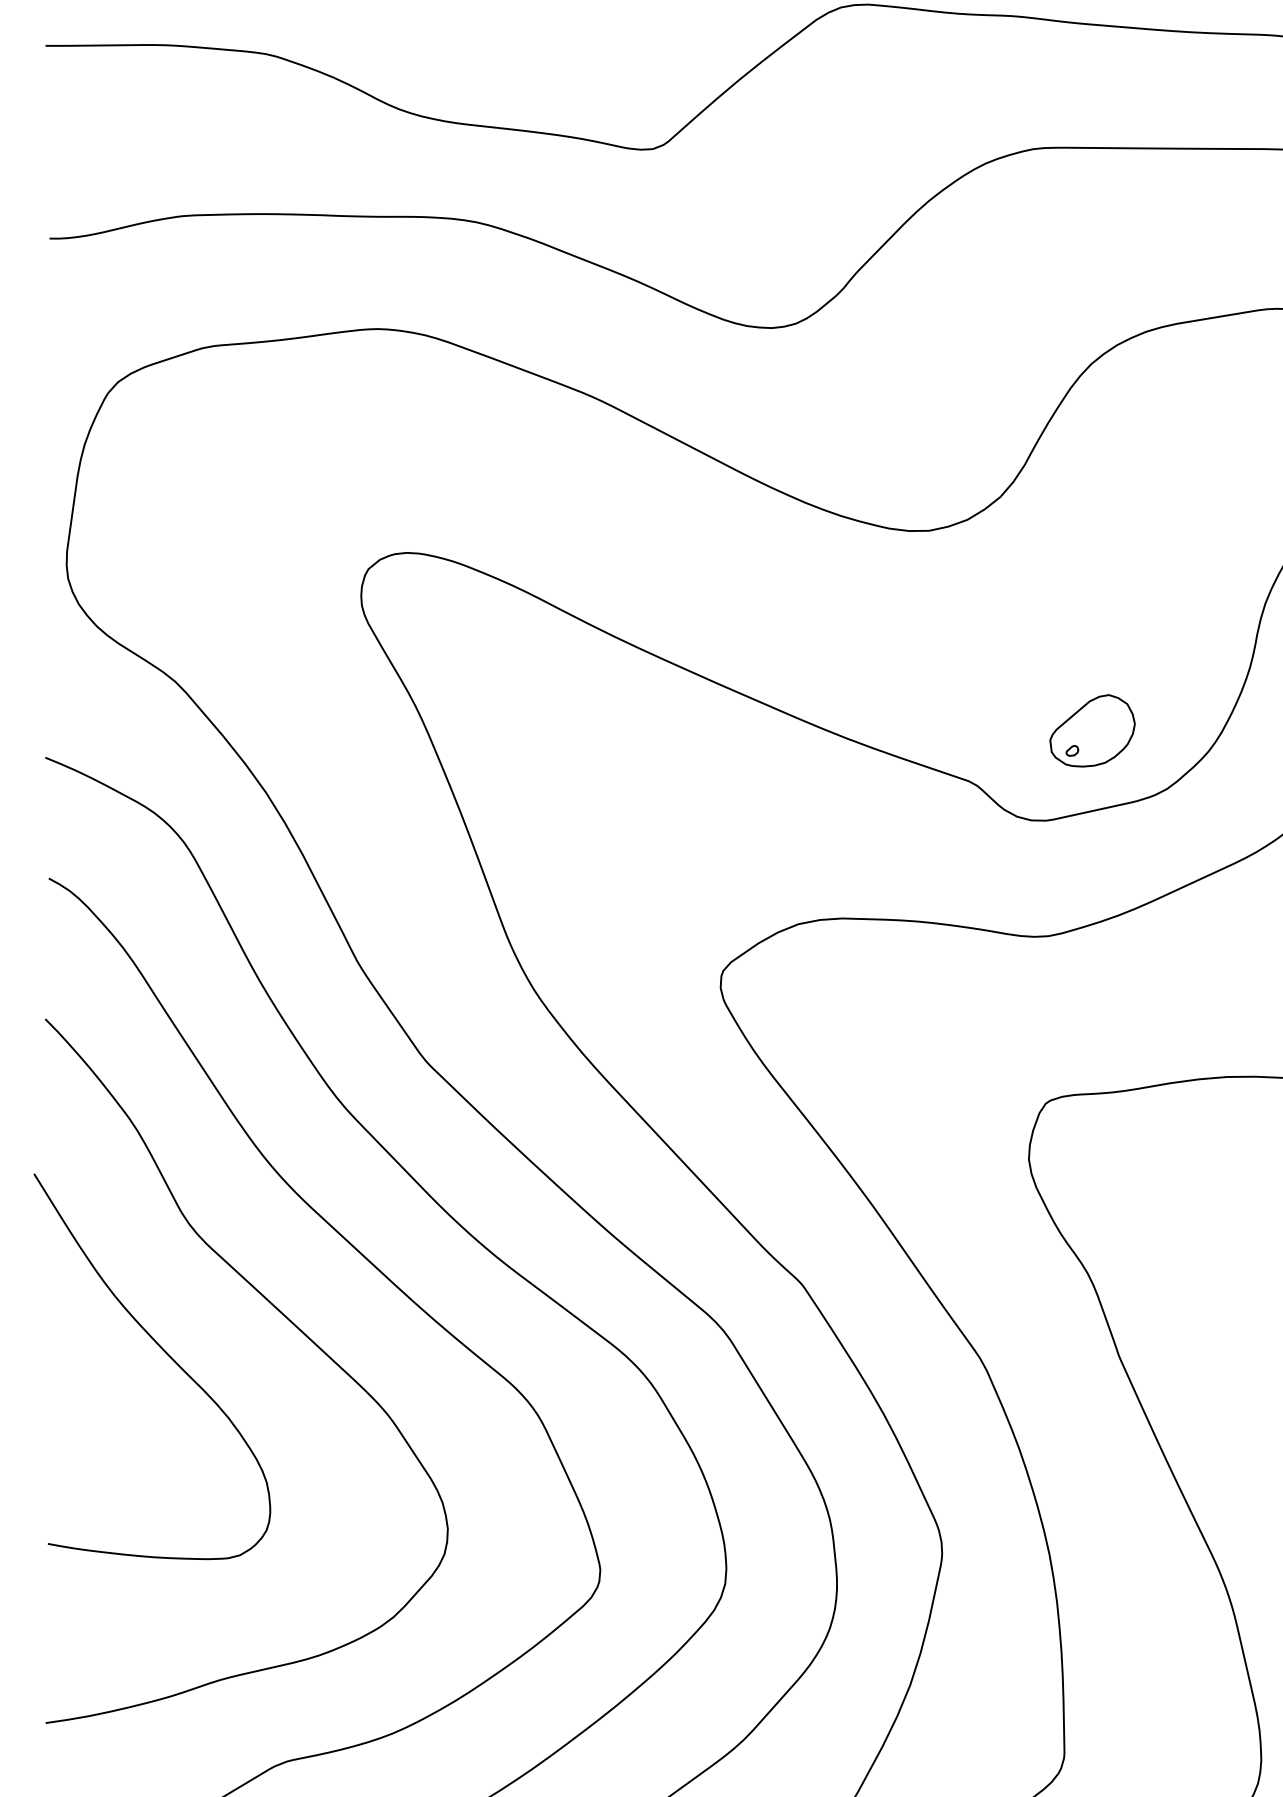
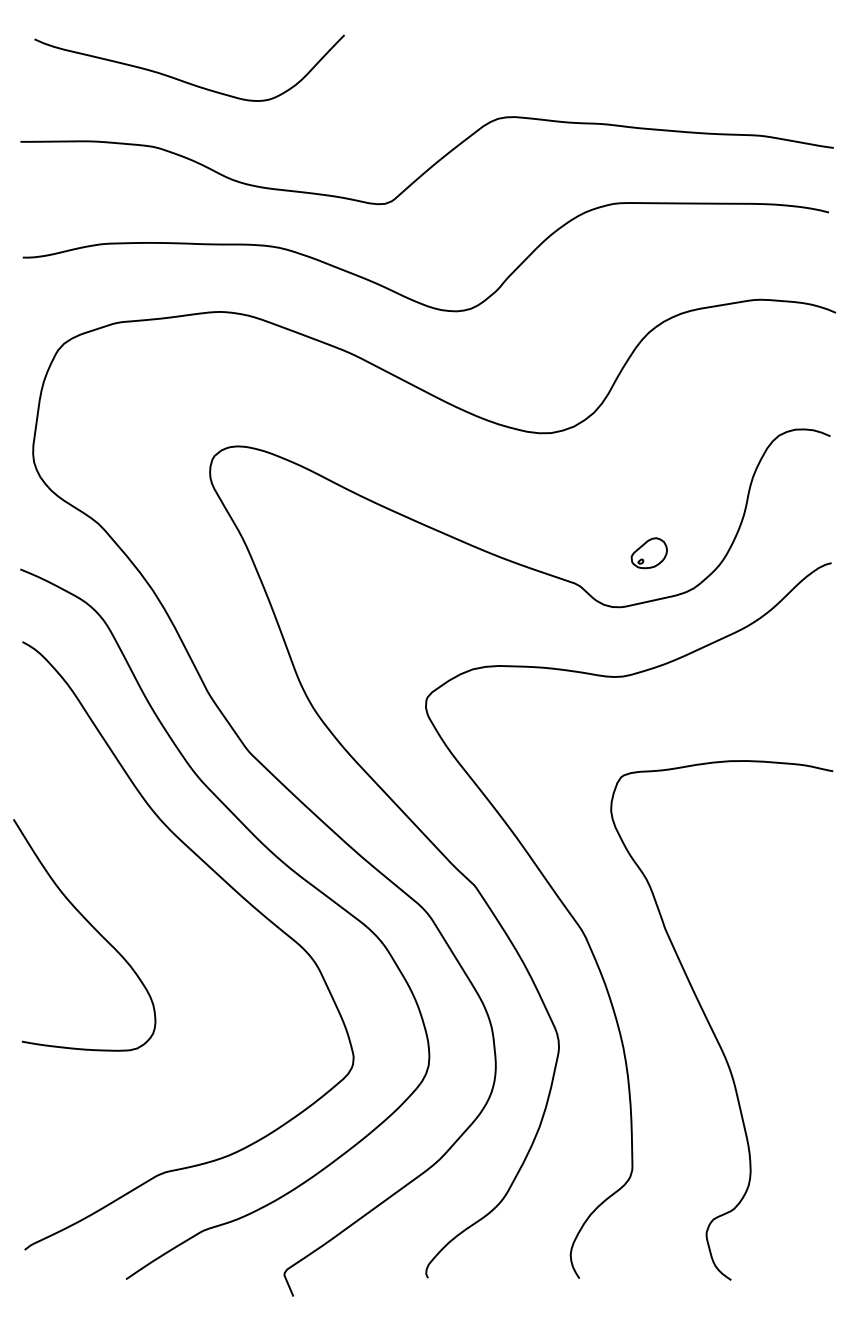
part: (1092, 729) -> (649, 552), size x0.7
curve: (290, 1323) -> (167, 909), removed

